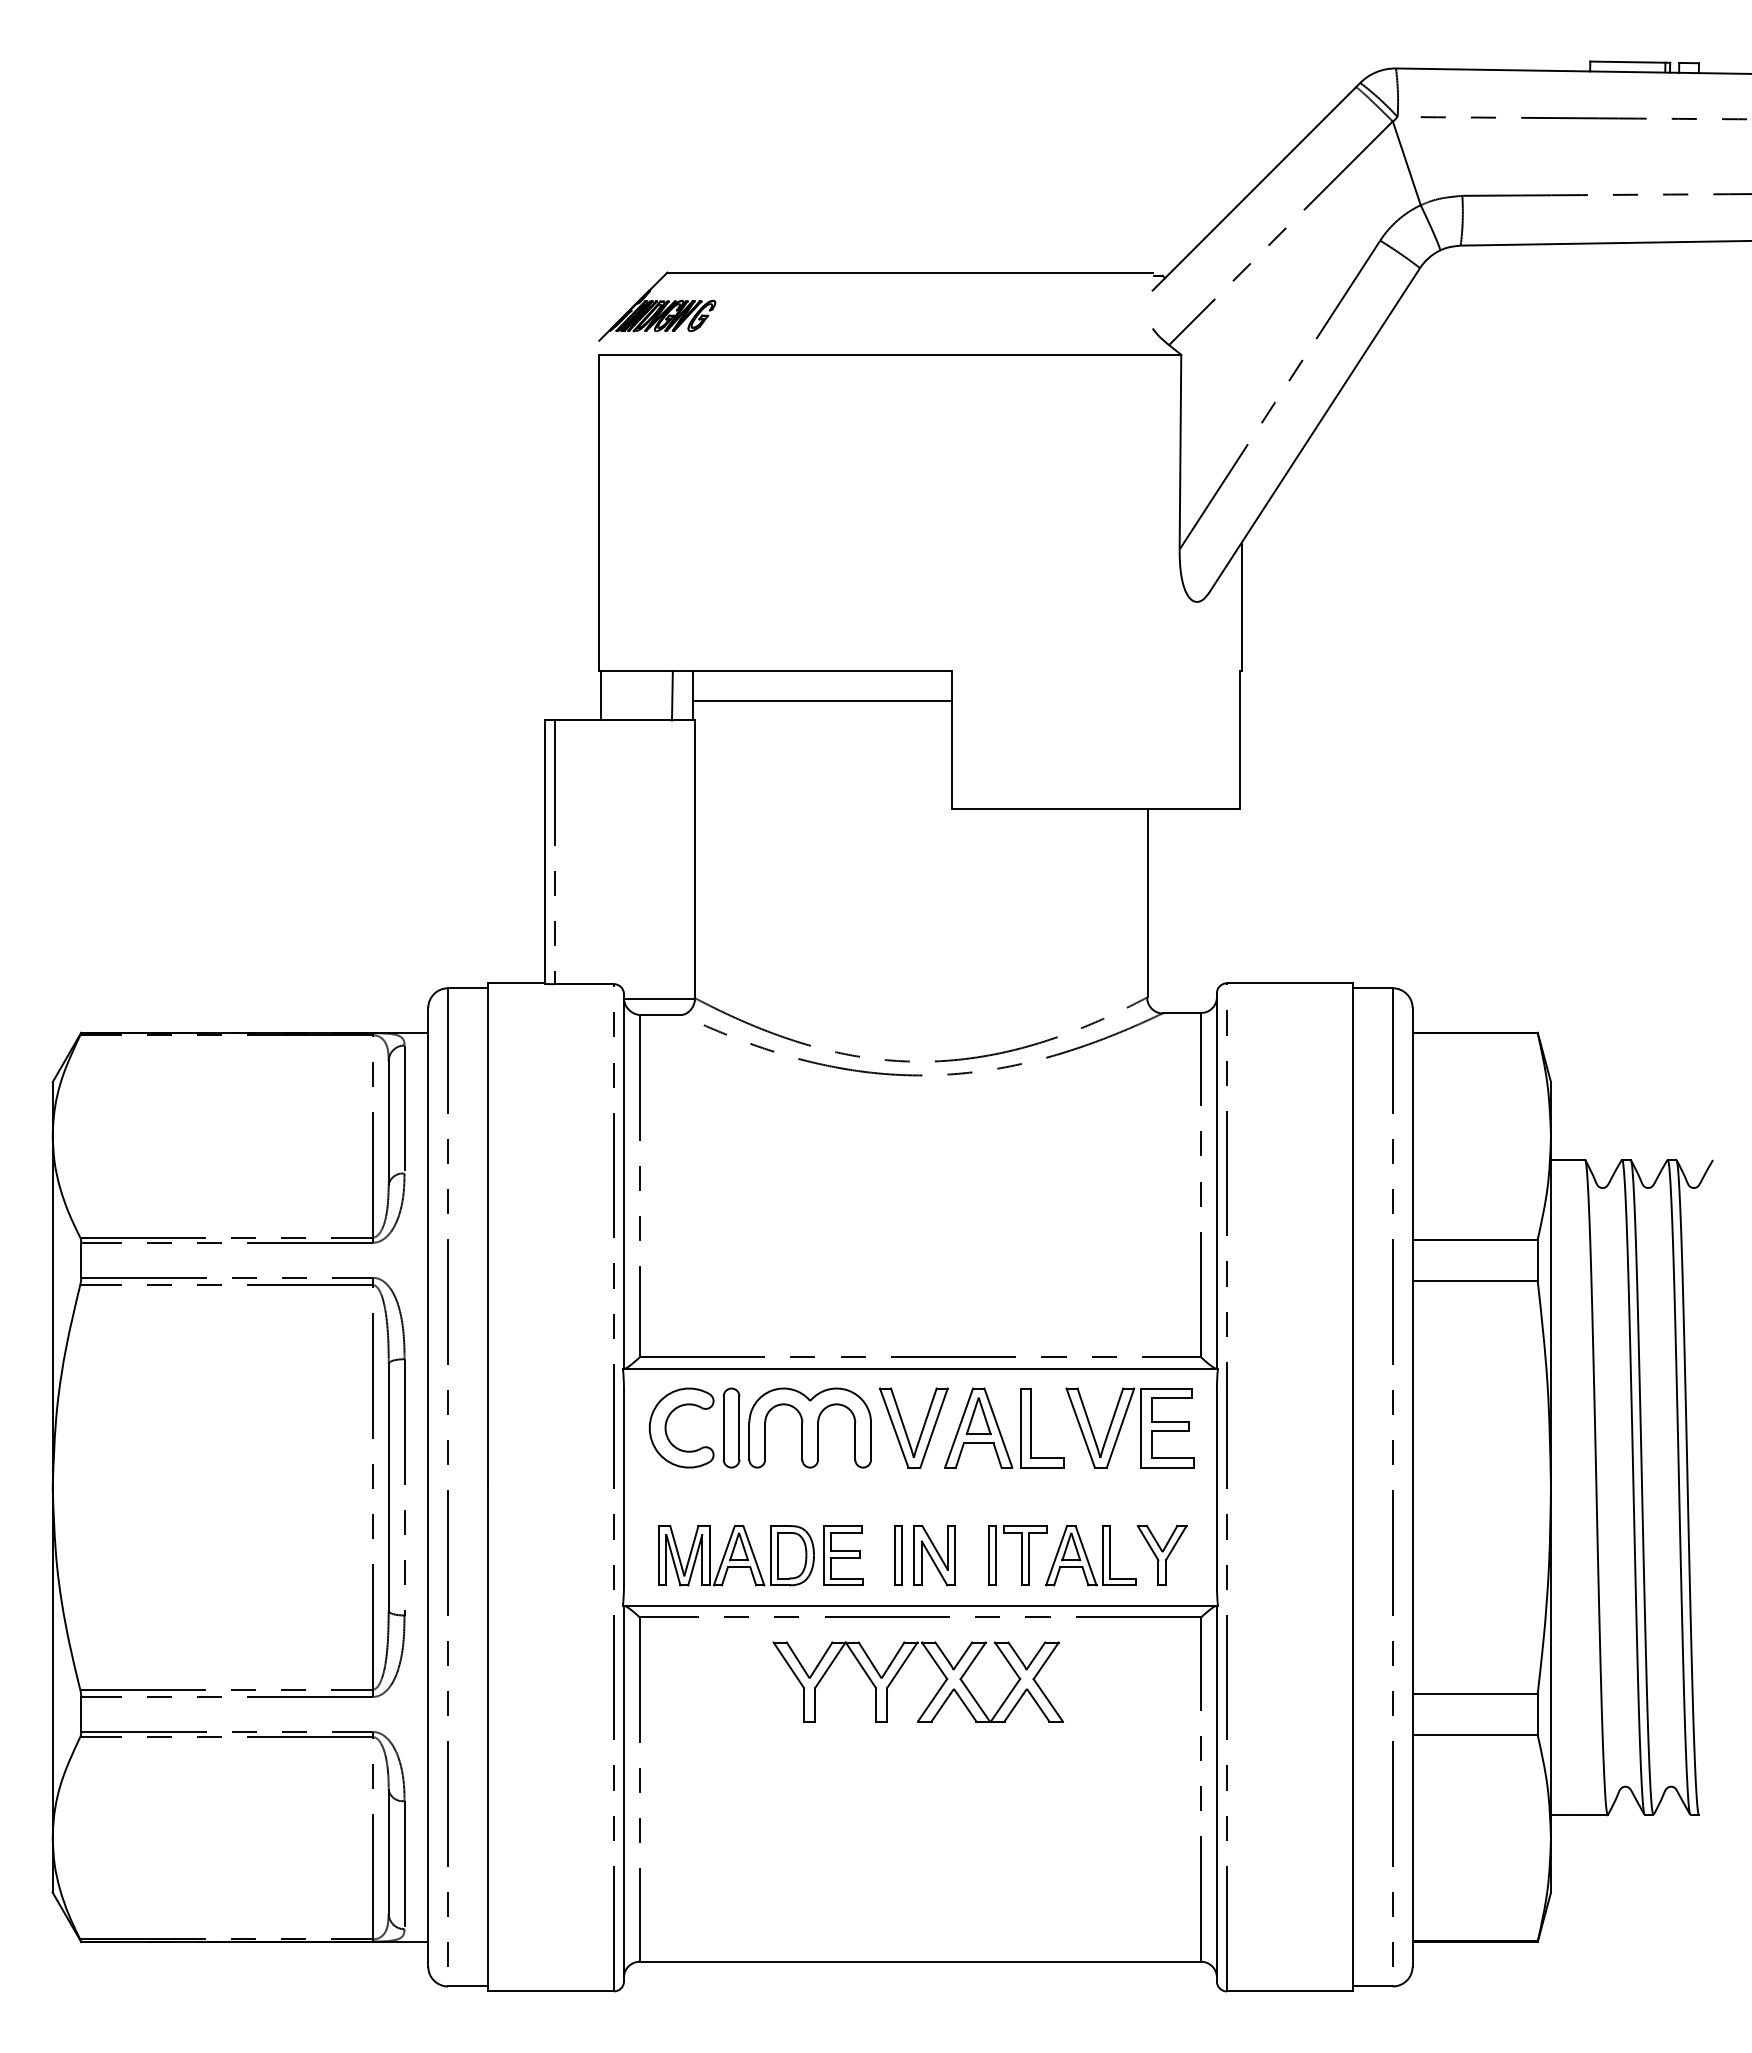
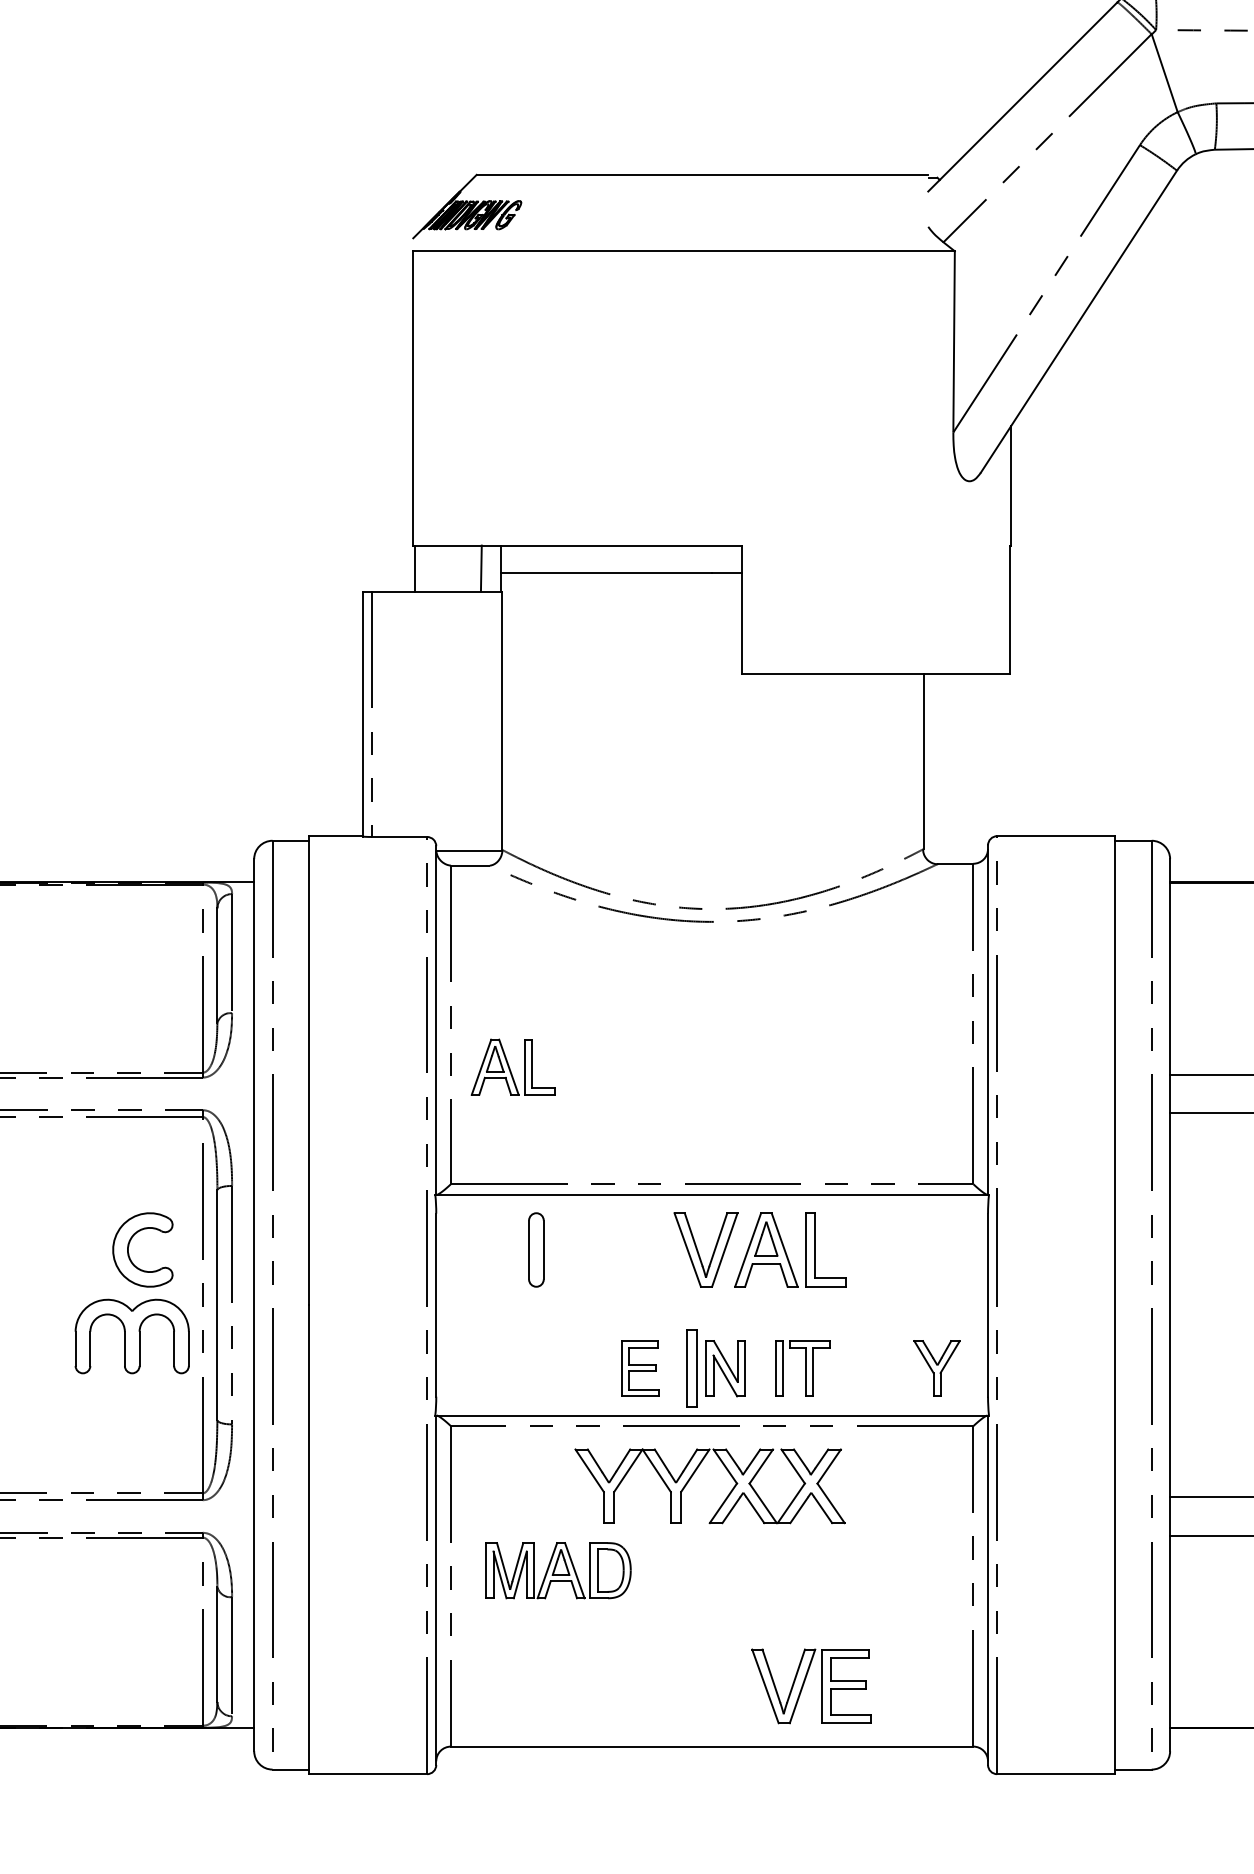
part: (667, 1422) -> (129, 1244), moved
part: (1122, 1426) -> (804, 1684), moved
part: (809, 1427) -> (131, 1336), moved
part: (736, 1555) -> (558, 1570), moved
part: (898, 1555) -> (691, 1368), size x1.4
part: (1090, 1555) -> (513, 1067), moved

